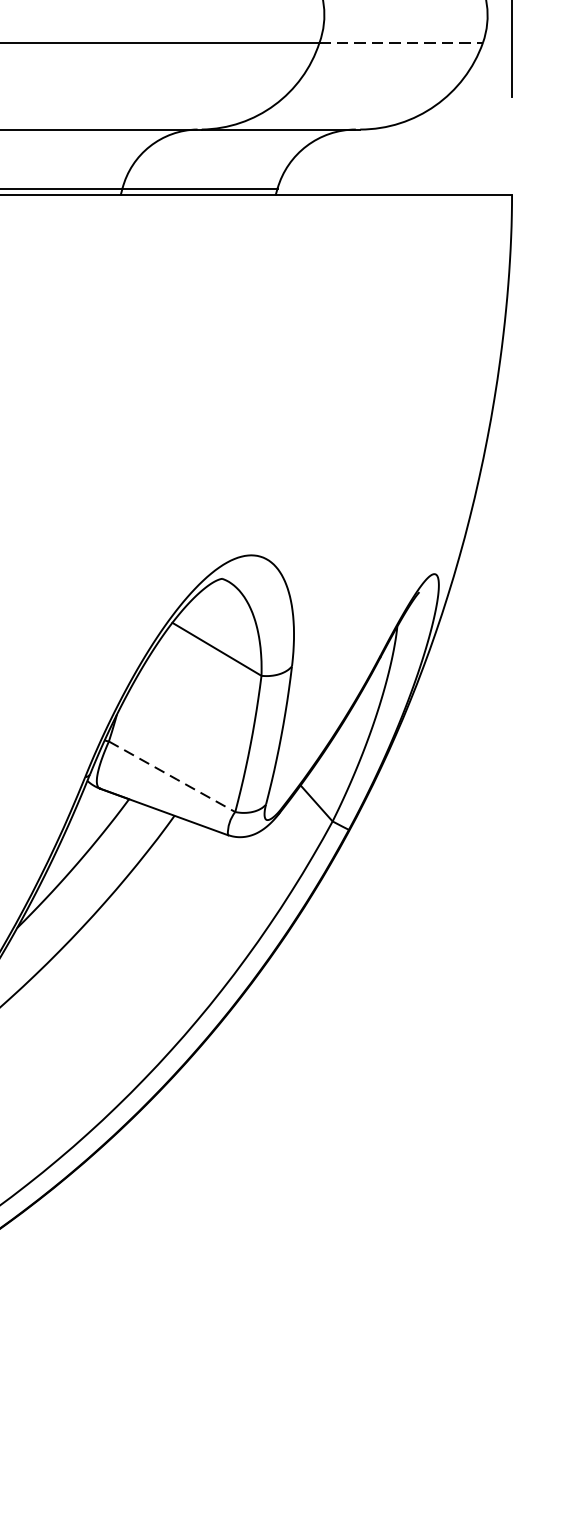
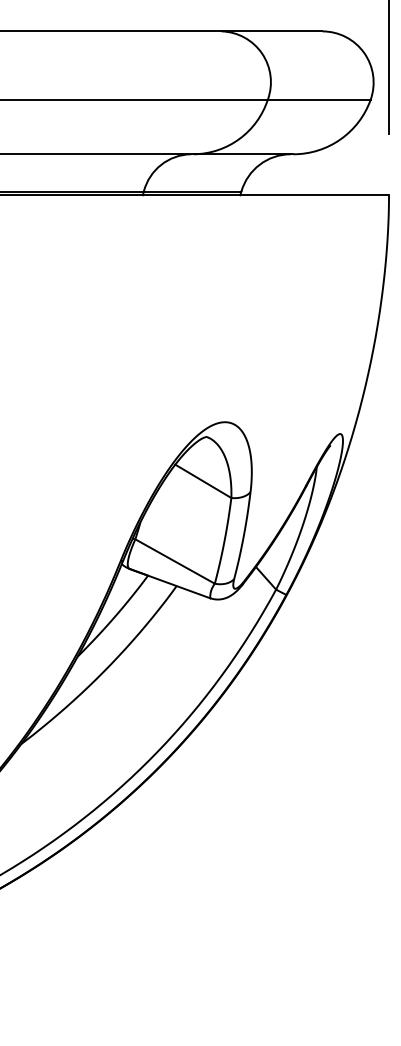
line: (401, 42) -> (319, 99), dashed -> solid
line: (172, 776) -> (175, 561), dashed -> solid

